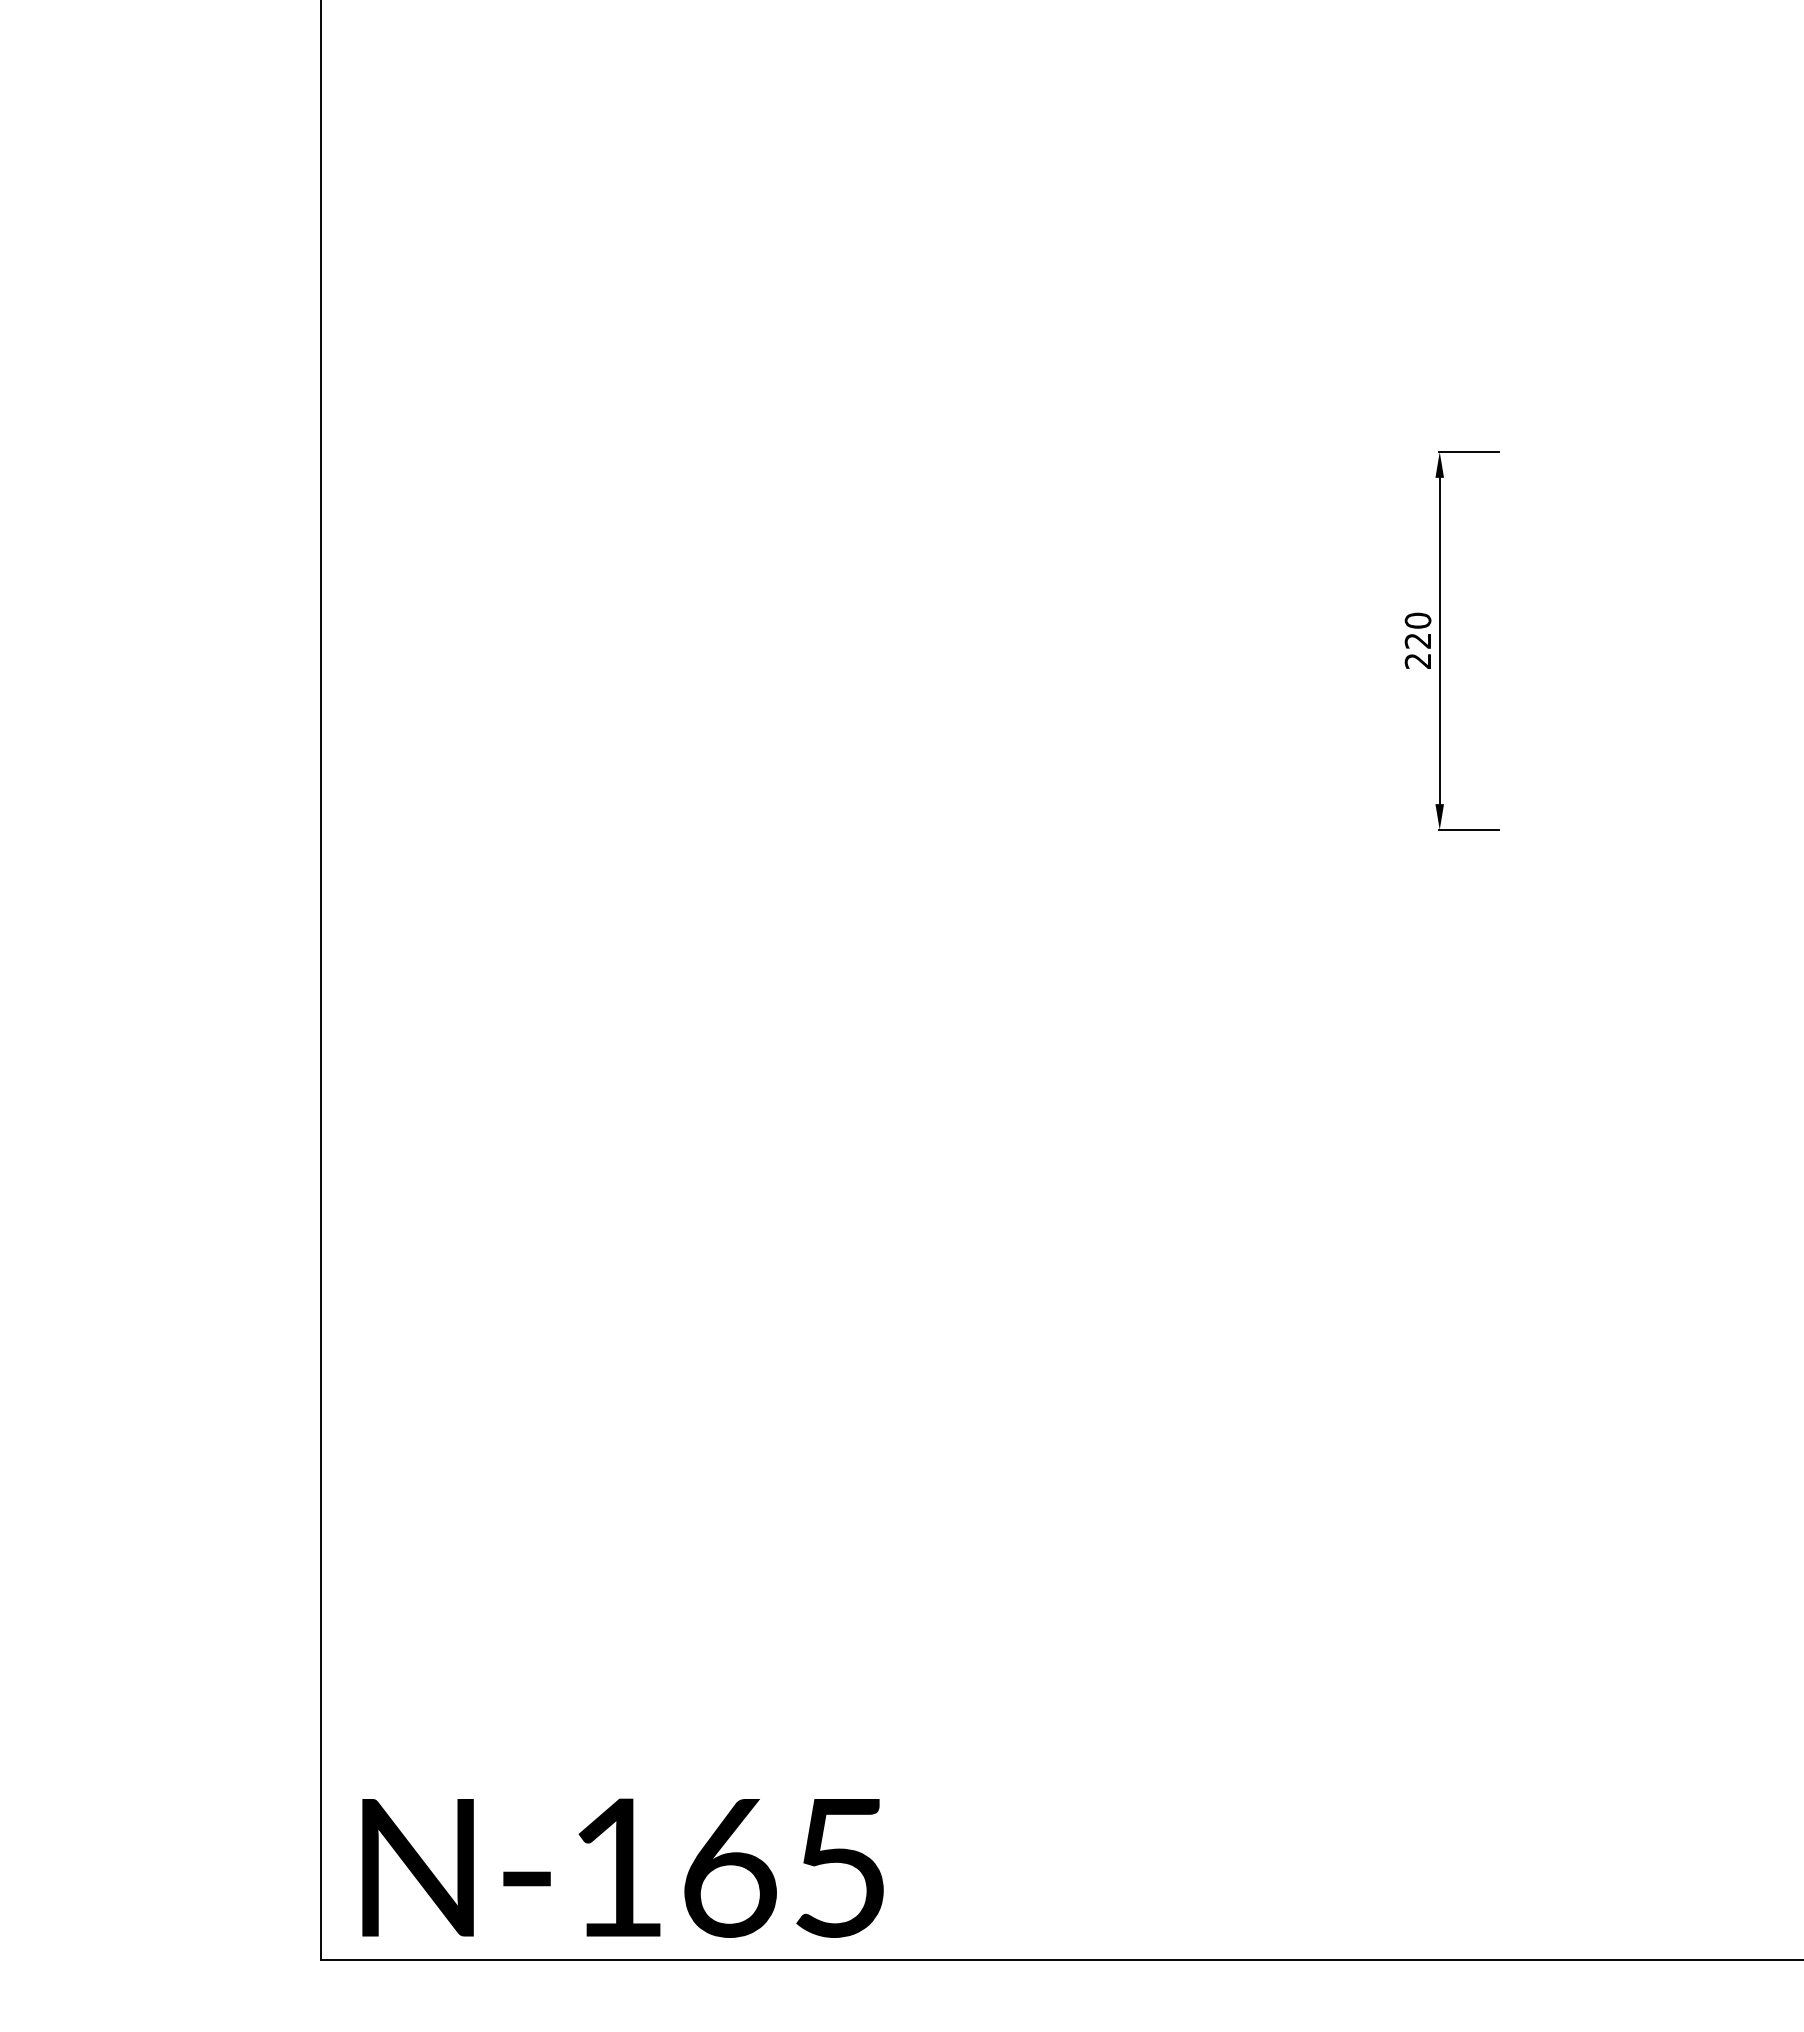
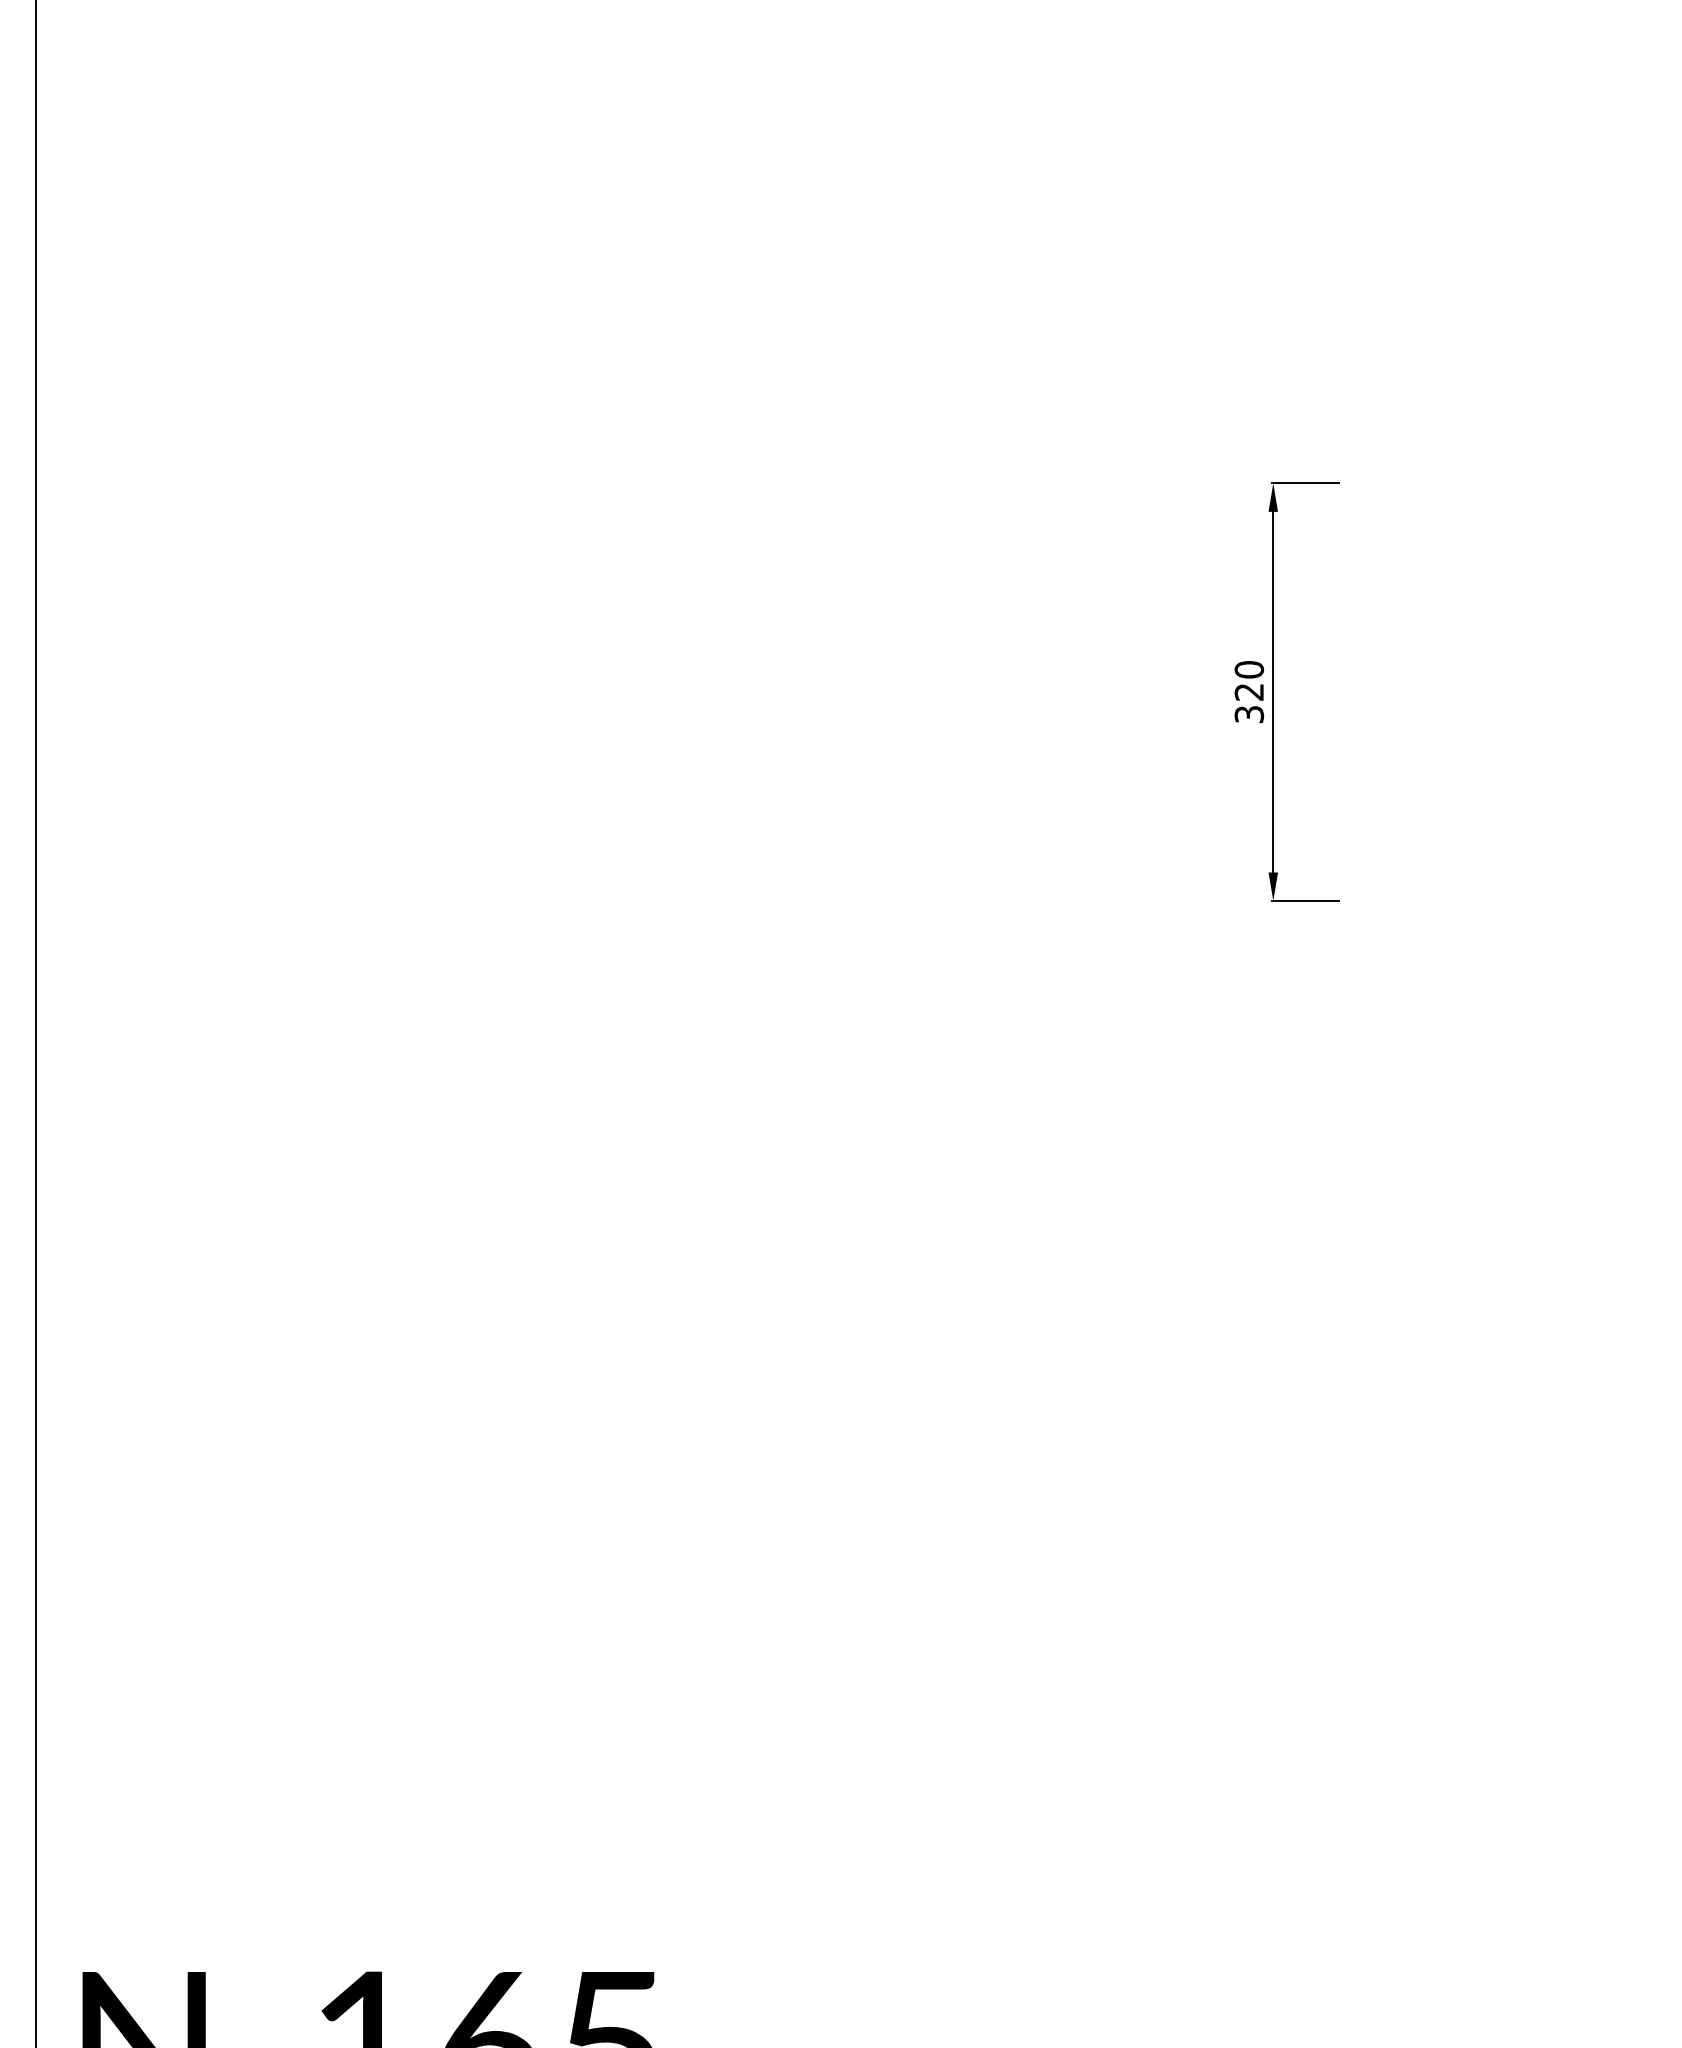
text: (1418, 660) -> (1249, 713), 220 -> 320

